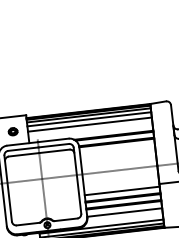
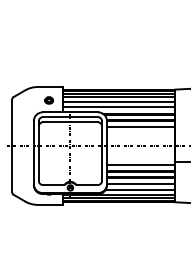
line: (90, 130) -> (118, 107), added
line: (117, 149) -> (141, 127), added
line: (124, 218) -> (140, 189), added

